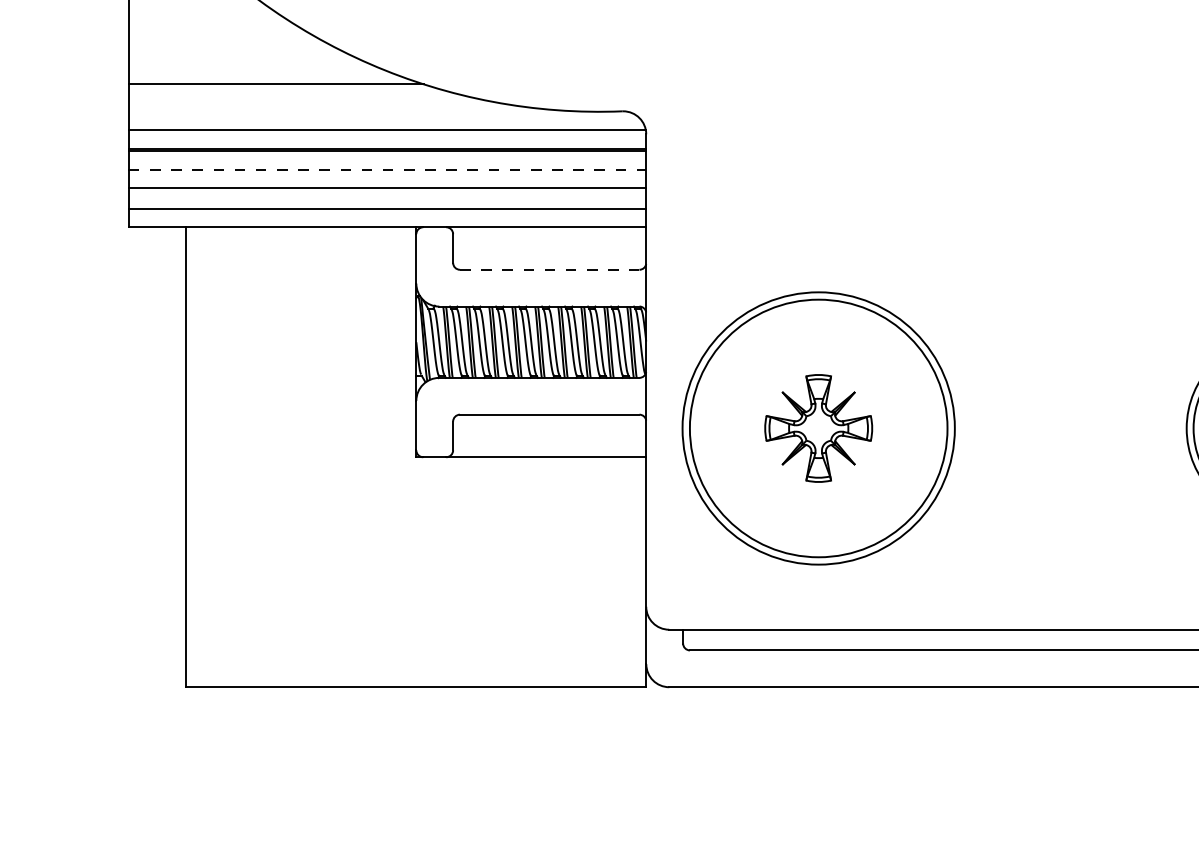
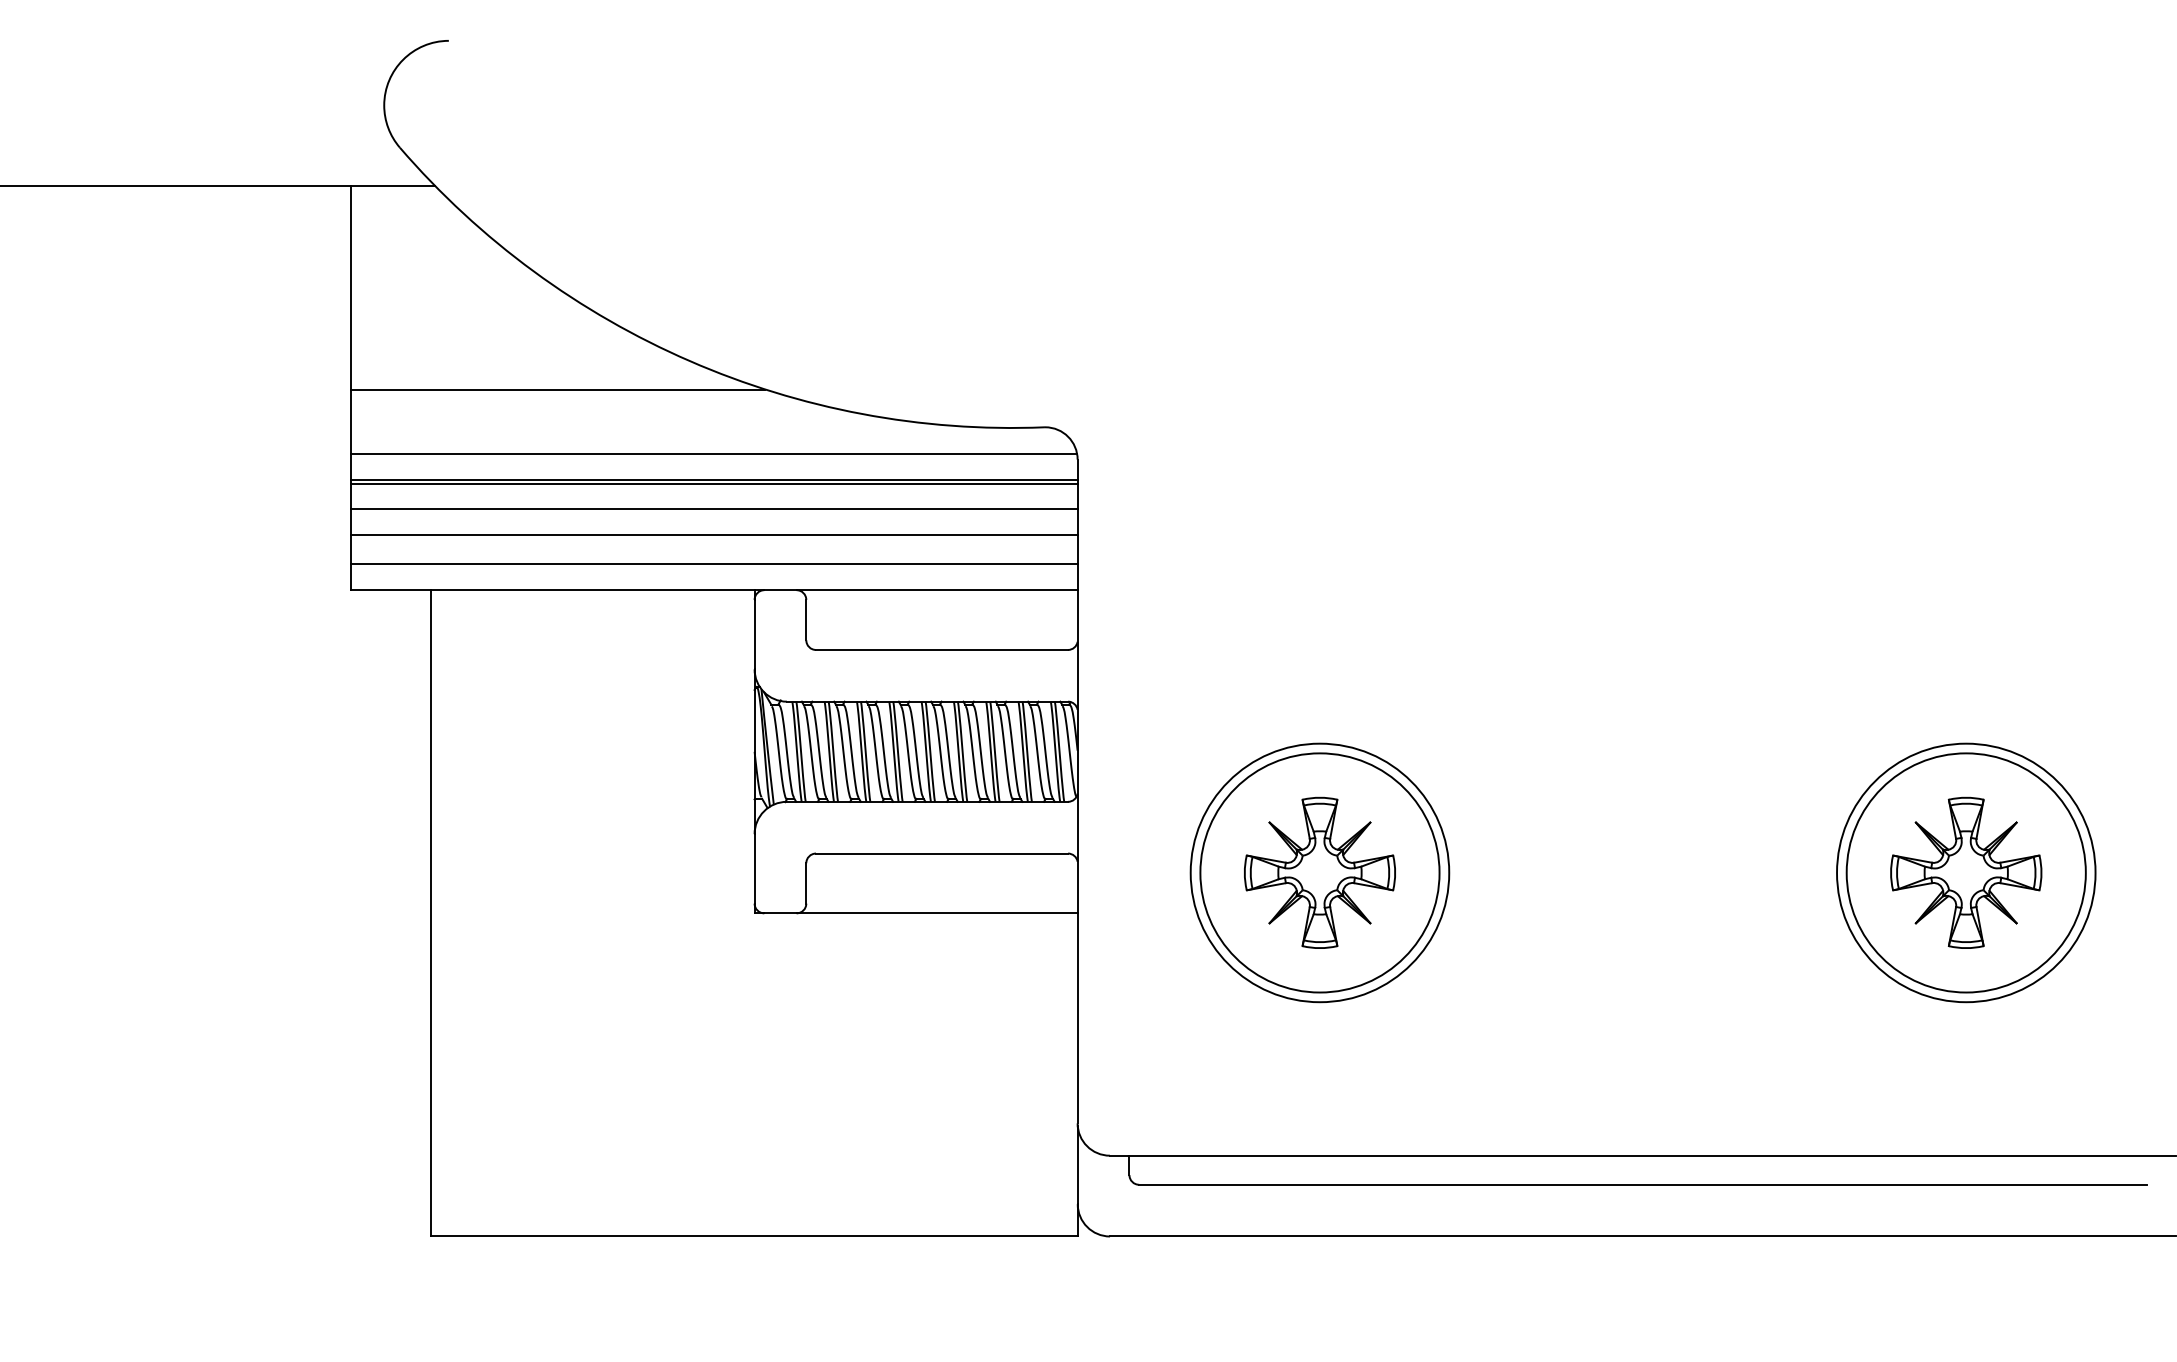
line: (387, 169) -> (714, 509), dashed -> solid
line: (550, 269) -> (942, 649), dashed -> solid
circle: (818, 428) -> (1319, 872), size x0.62
circle: (818, 428) -> (1319, 872), size x0.71

